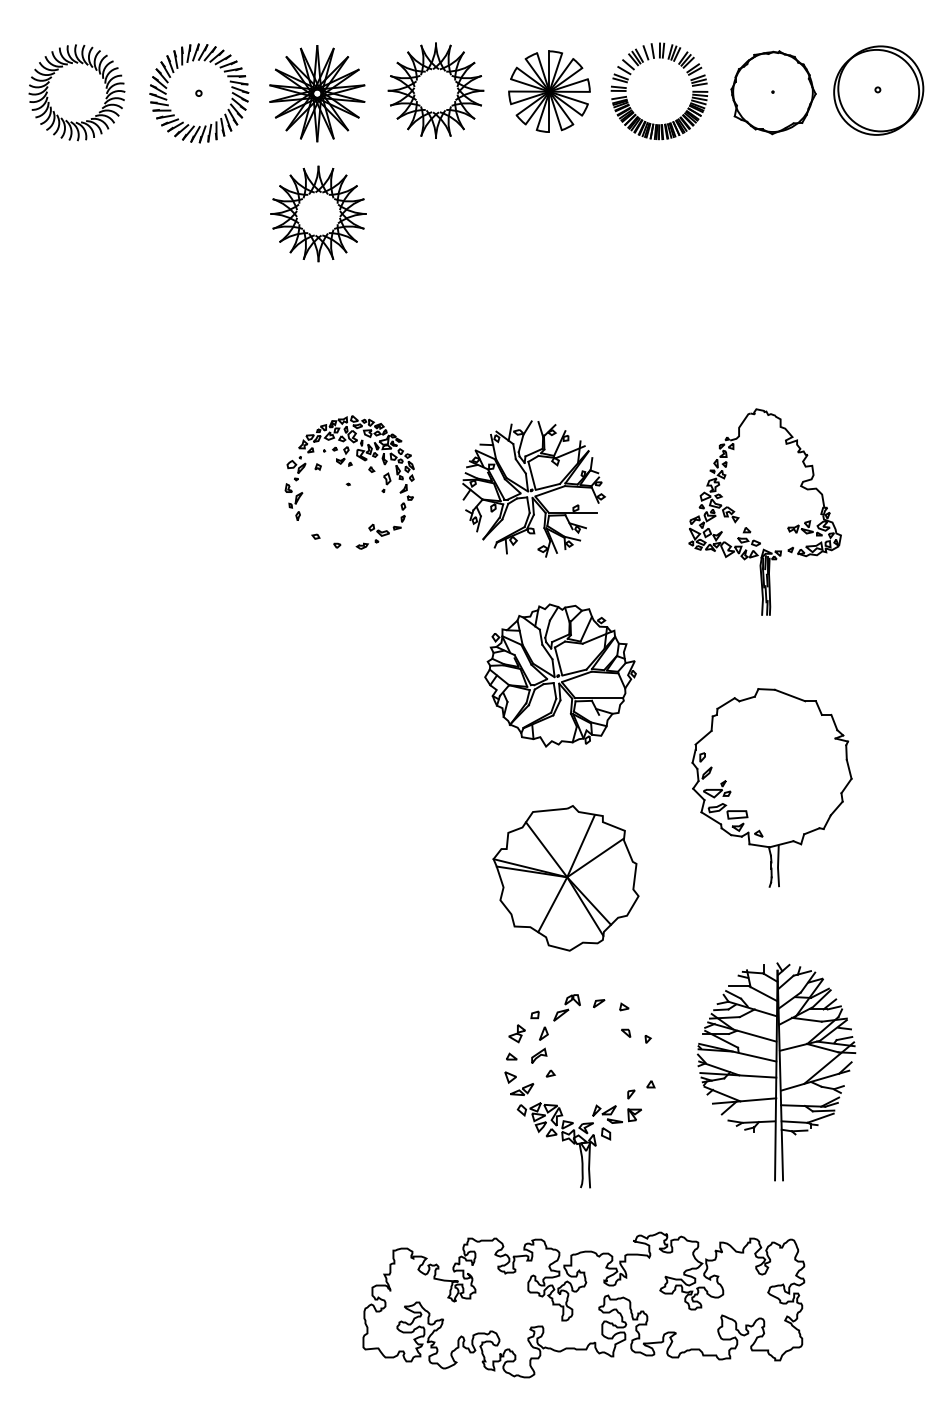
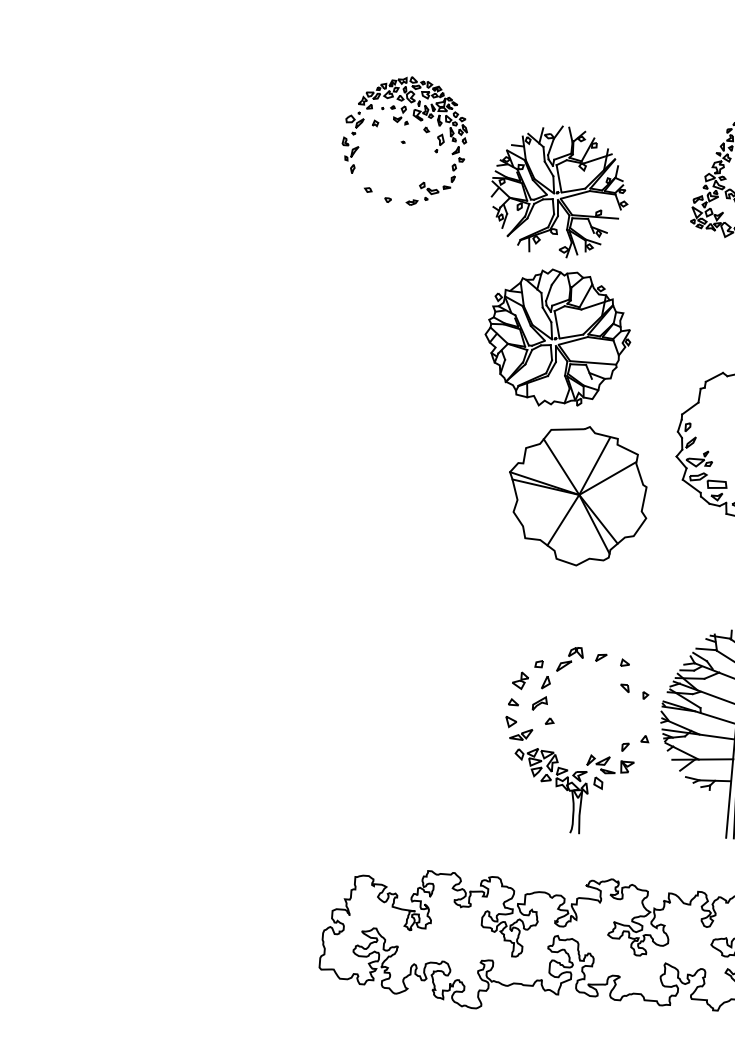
part: (349, 482) -> (404, 140), moved
part: (533, 488) -> (559, 191), moved
part: (565, 878) -> (577, 495), moved
part: (595, 1105) -> (590, 755), moved

